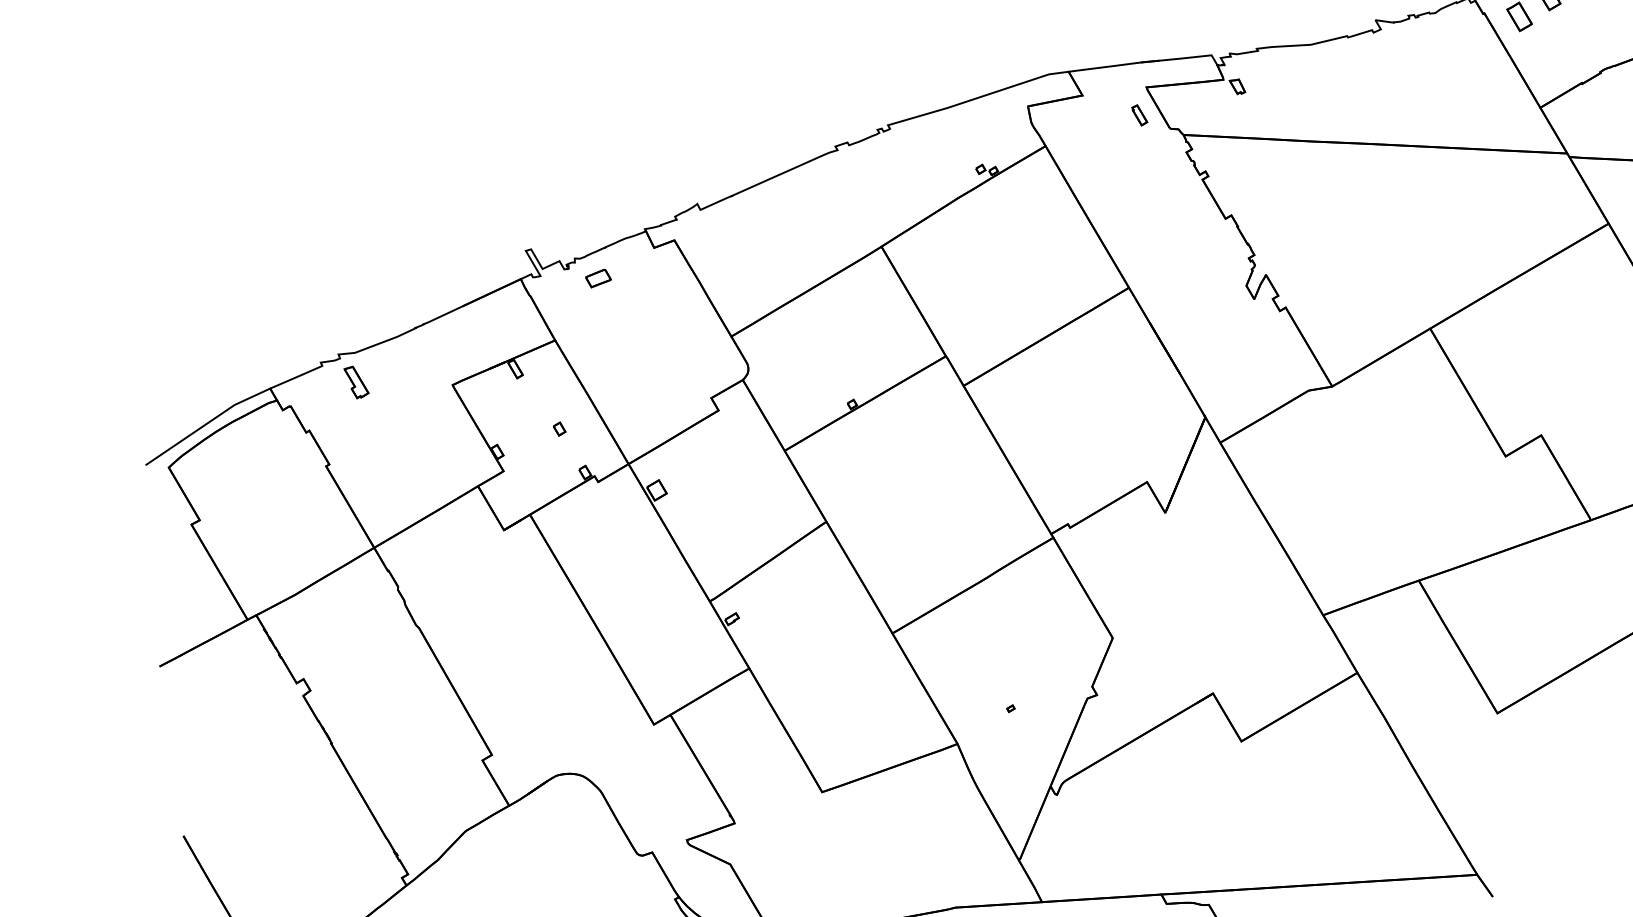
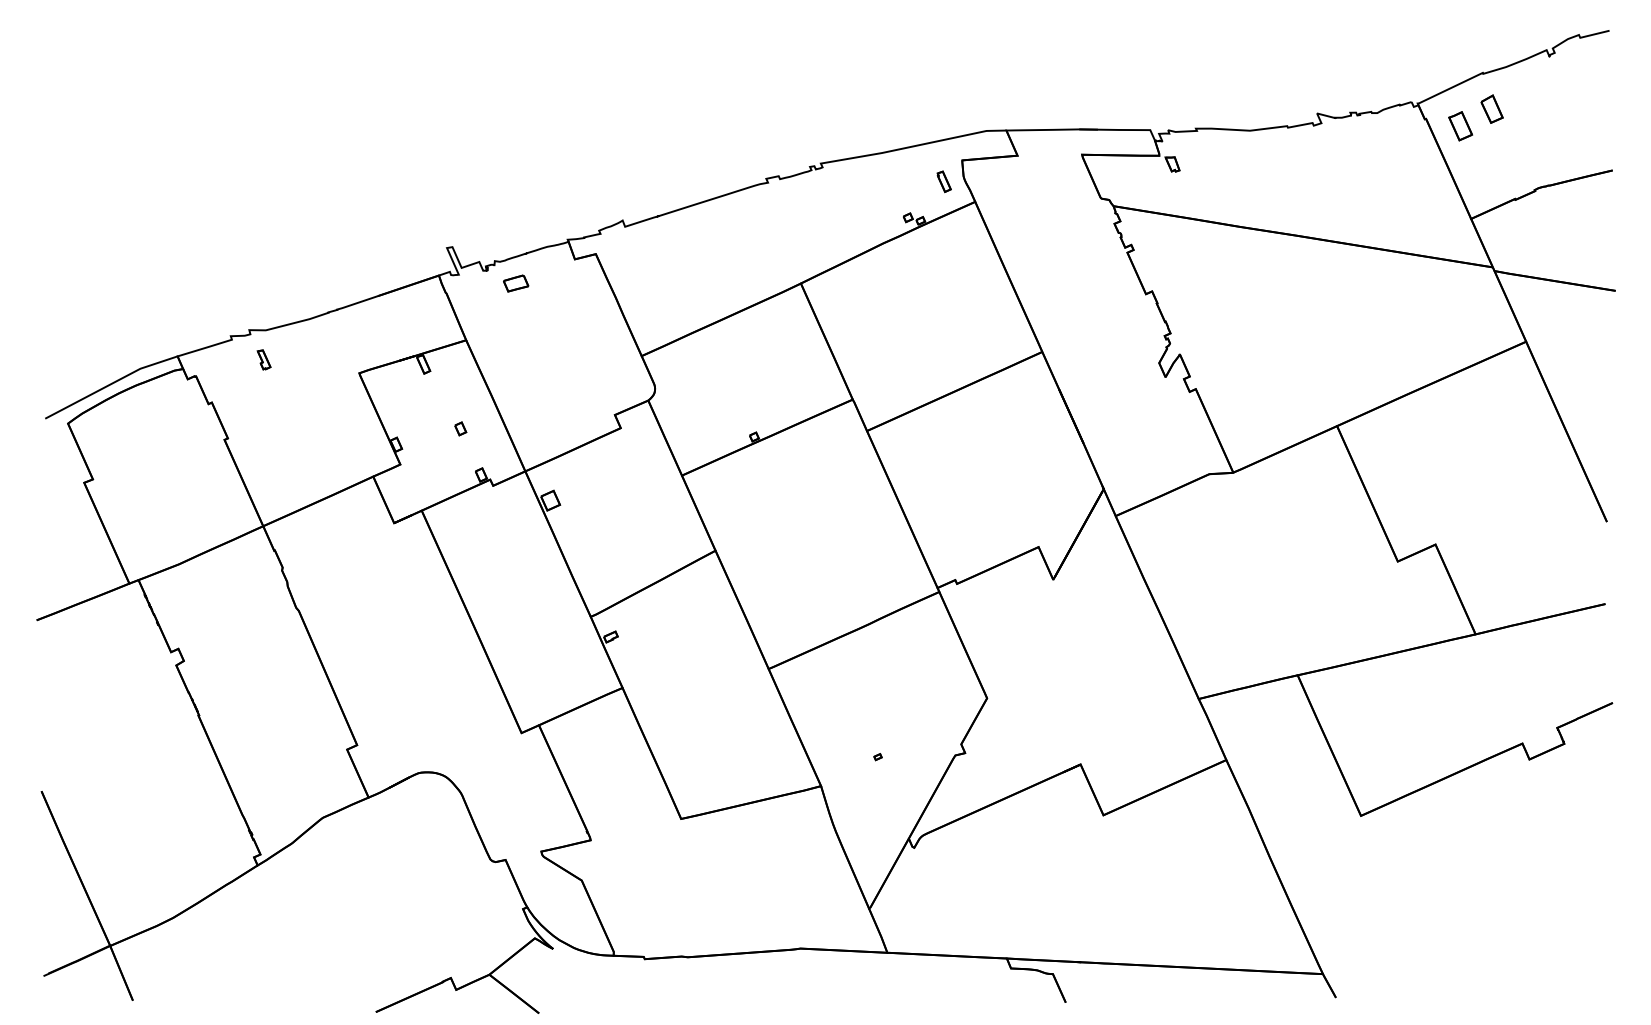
part: (1139, 115) -> (943, 181), moved
part: (355, 382) -> (263, 359), size x0.6

